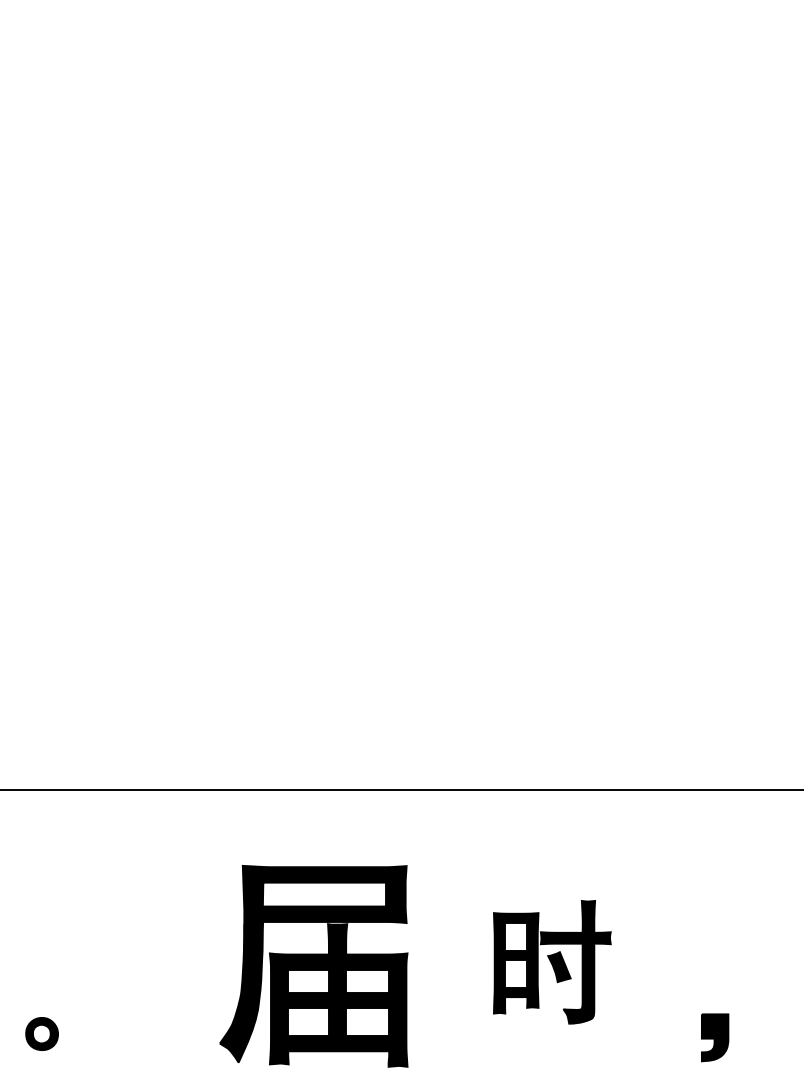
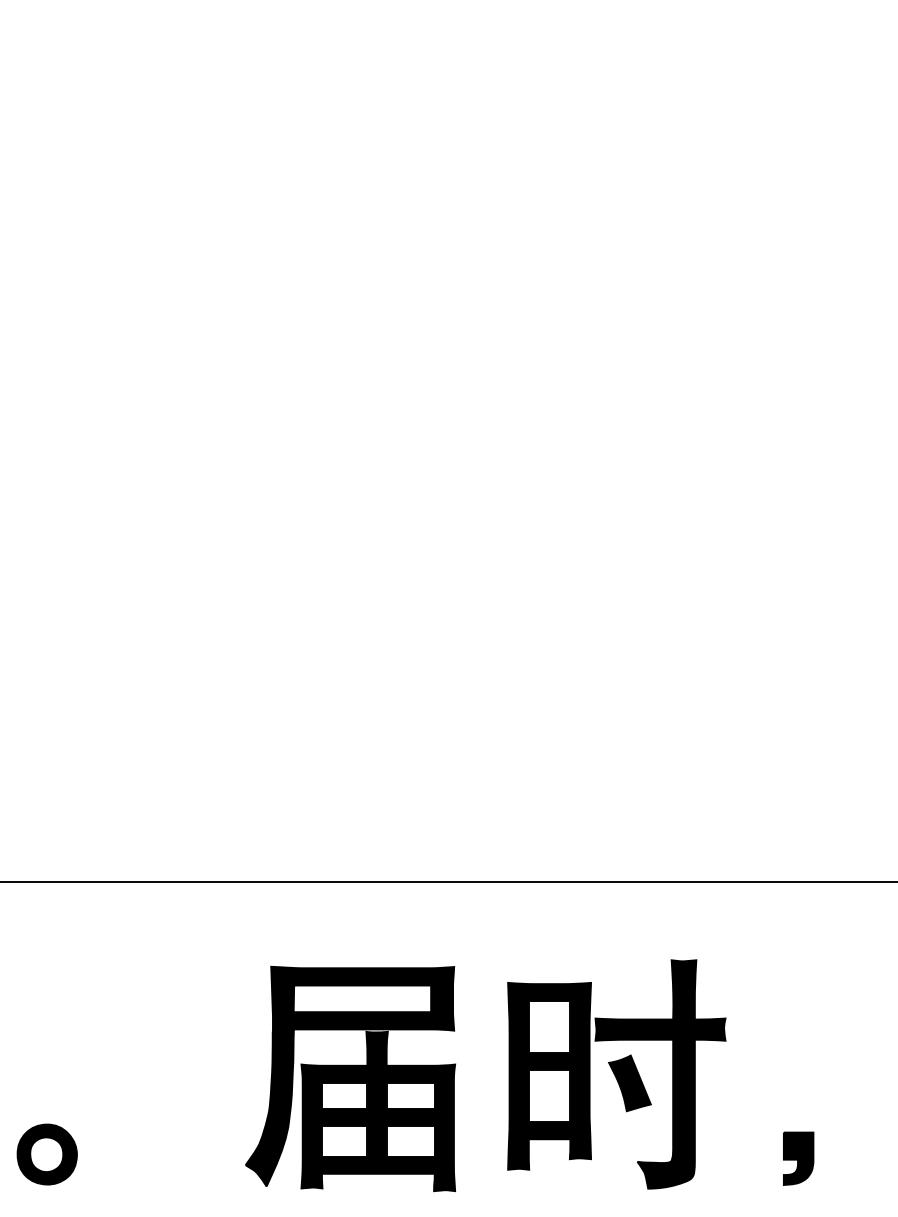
part: (552, 962) -> (616, 1074), size x1.67
part: (41, 1033) -> (46, 1154), size x1.67

